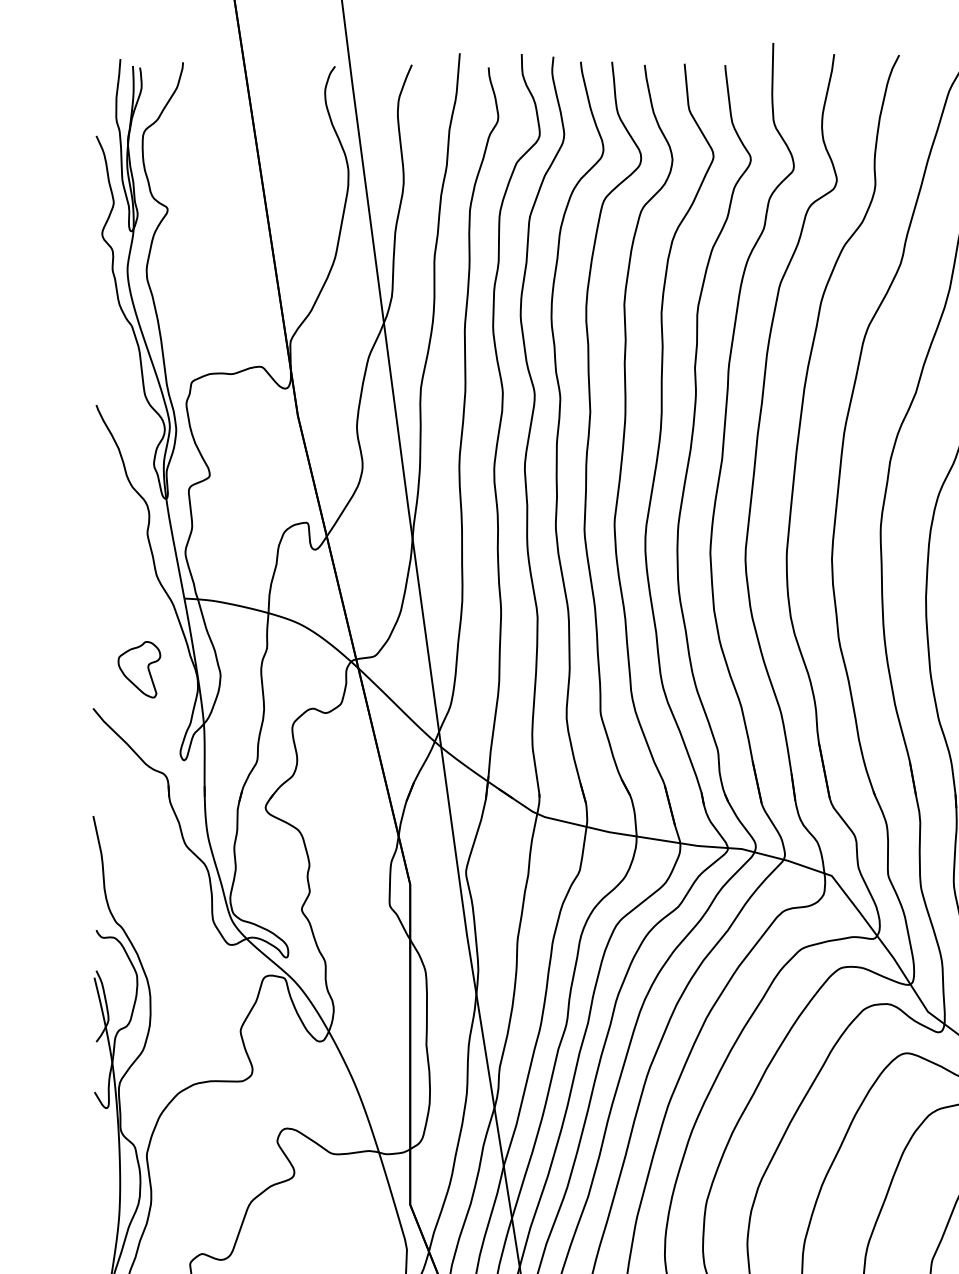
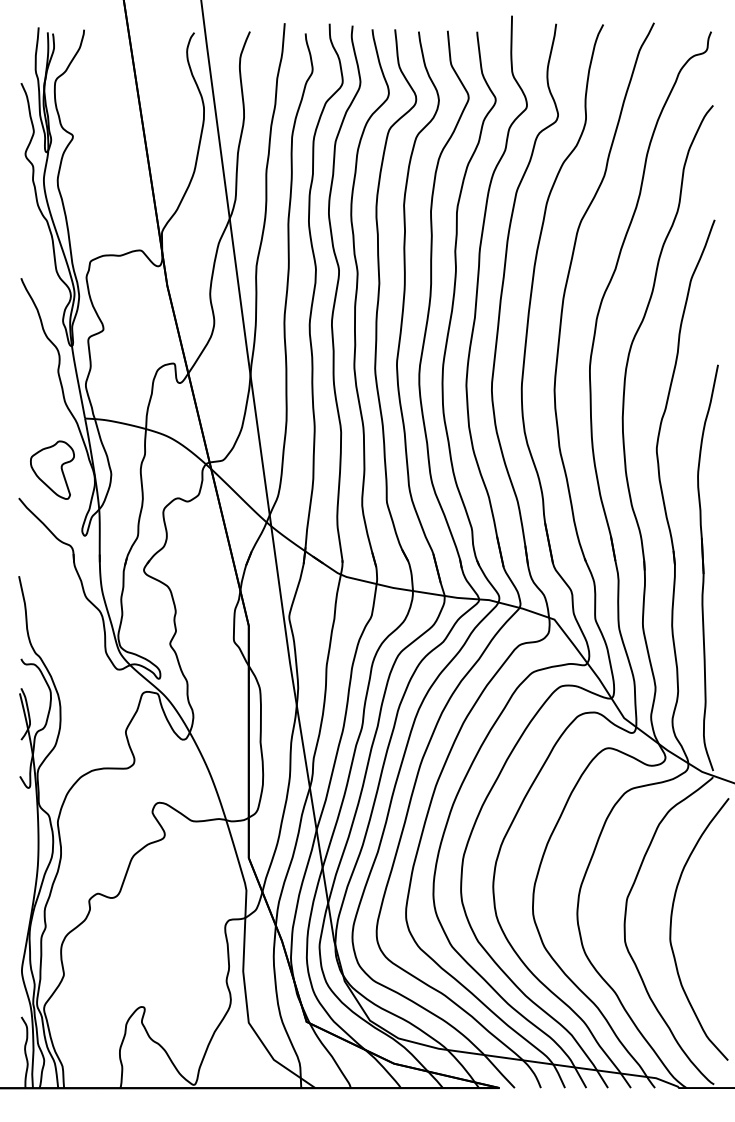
part: (139, 668) -> (52, 469), size x1.43

